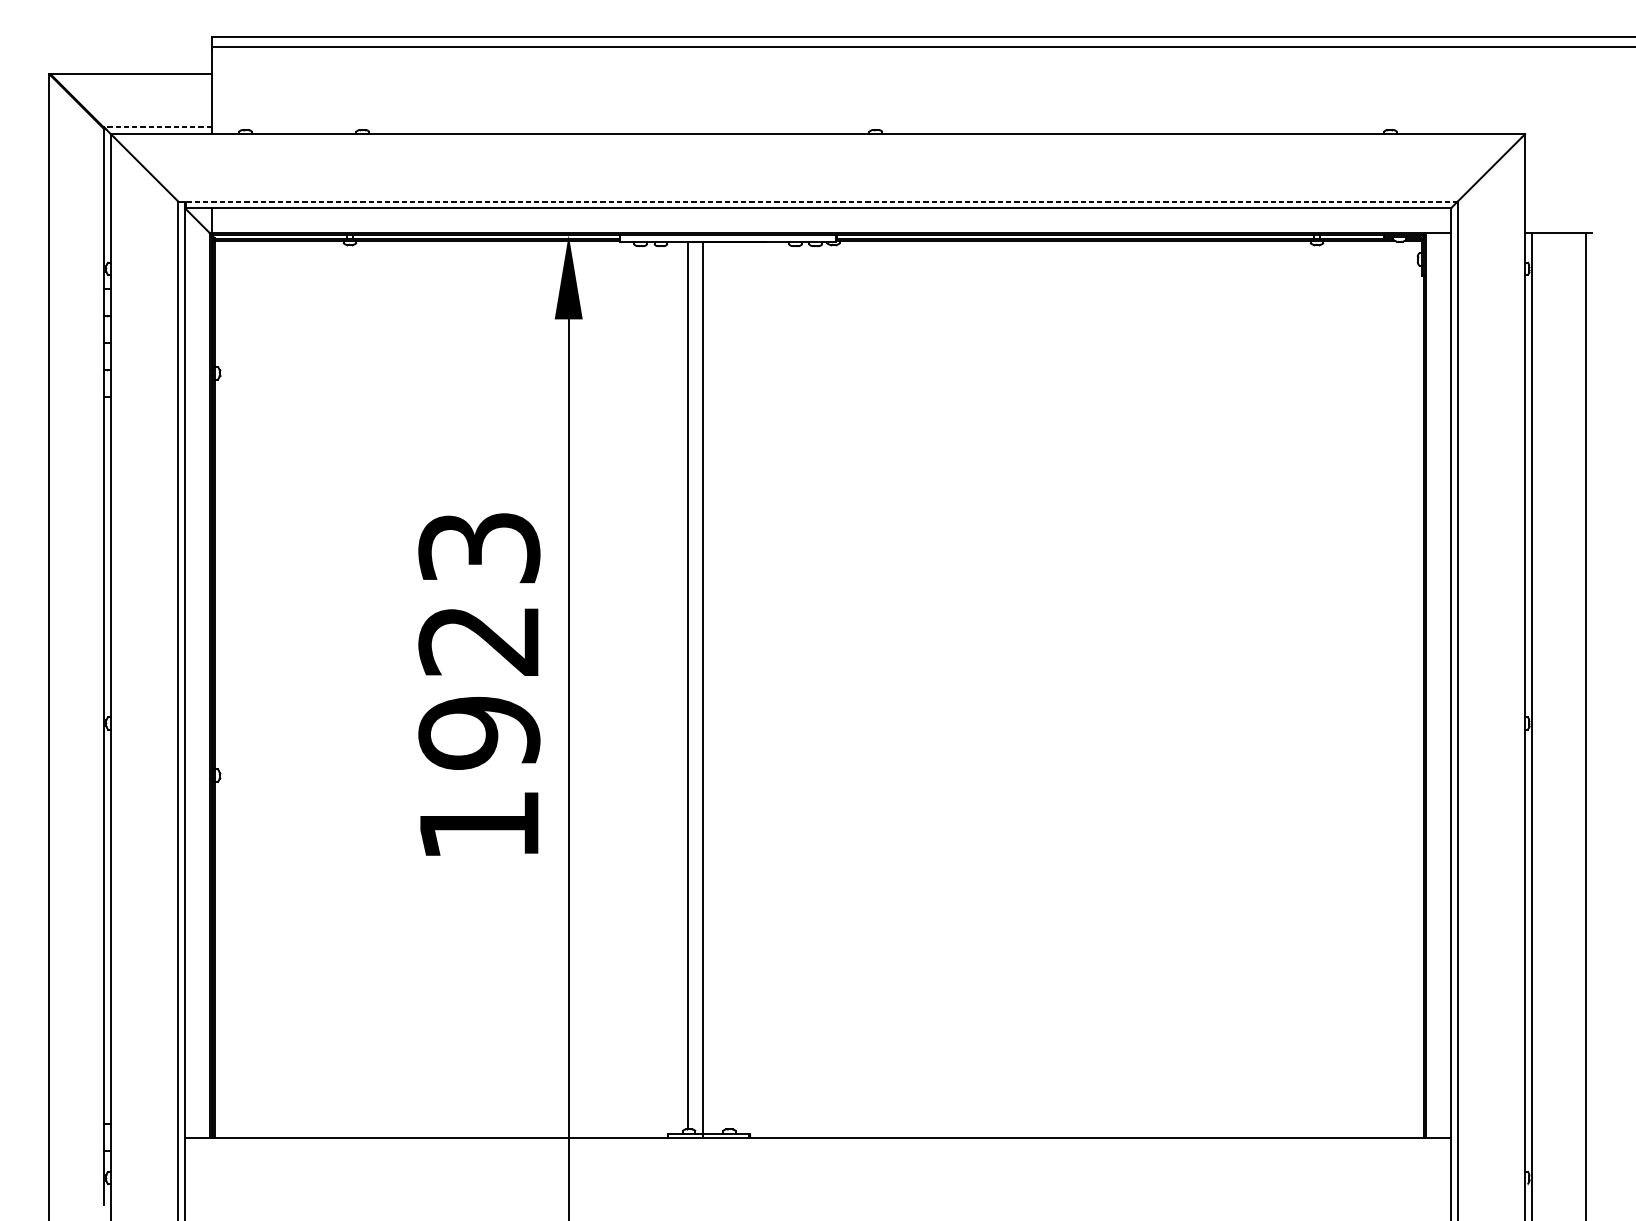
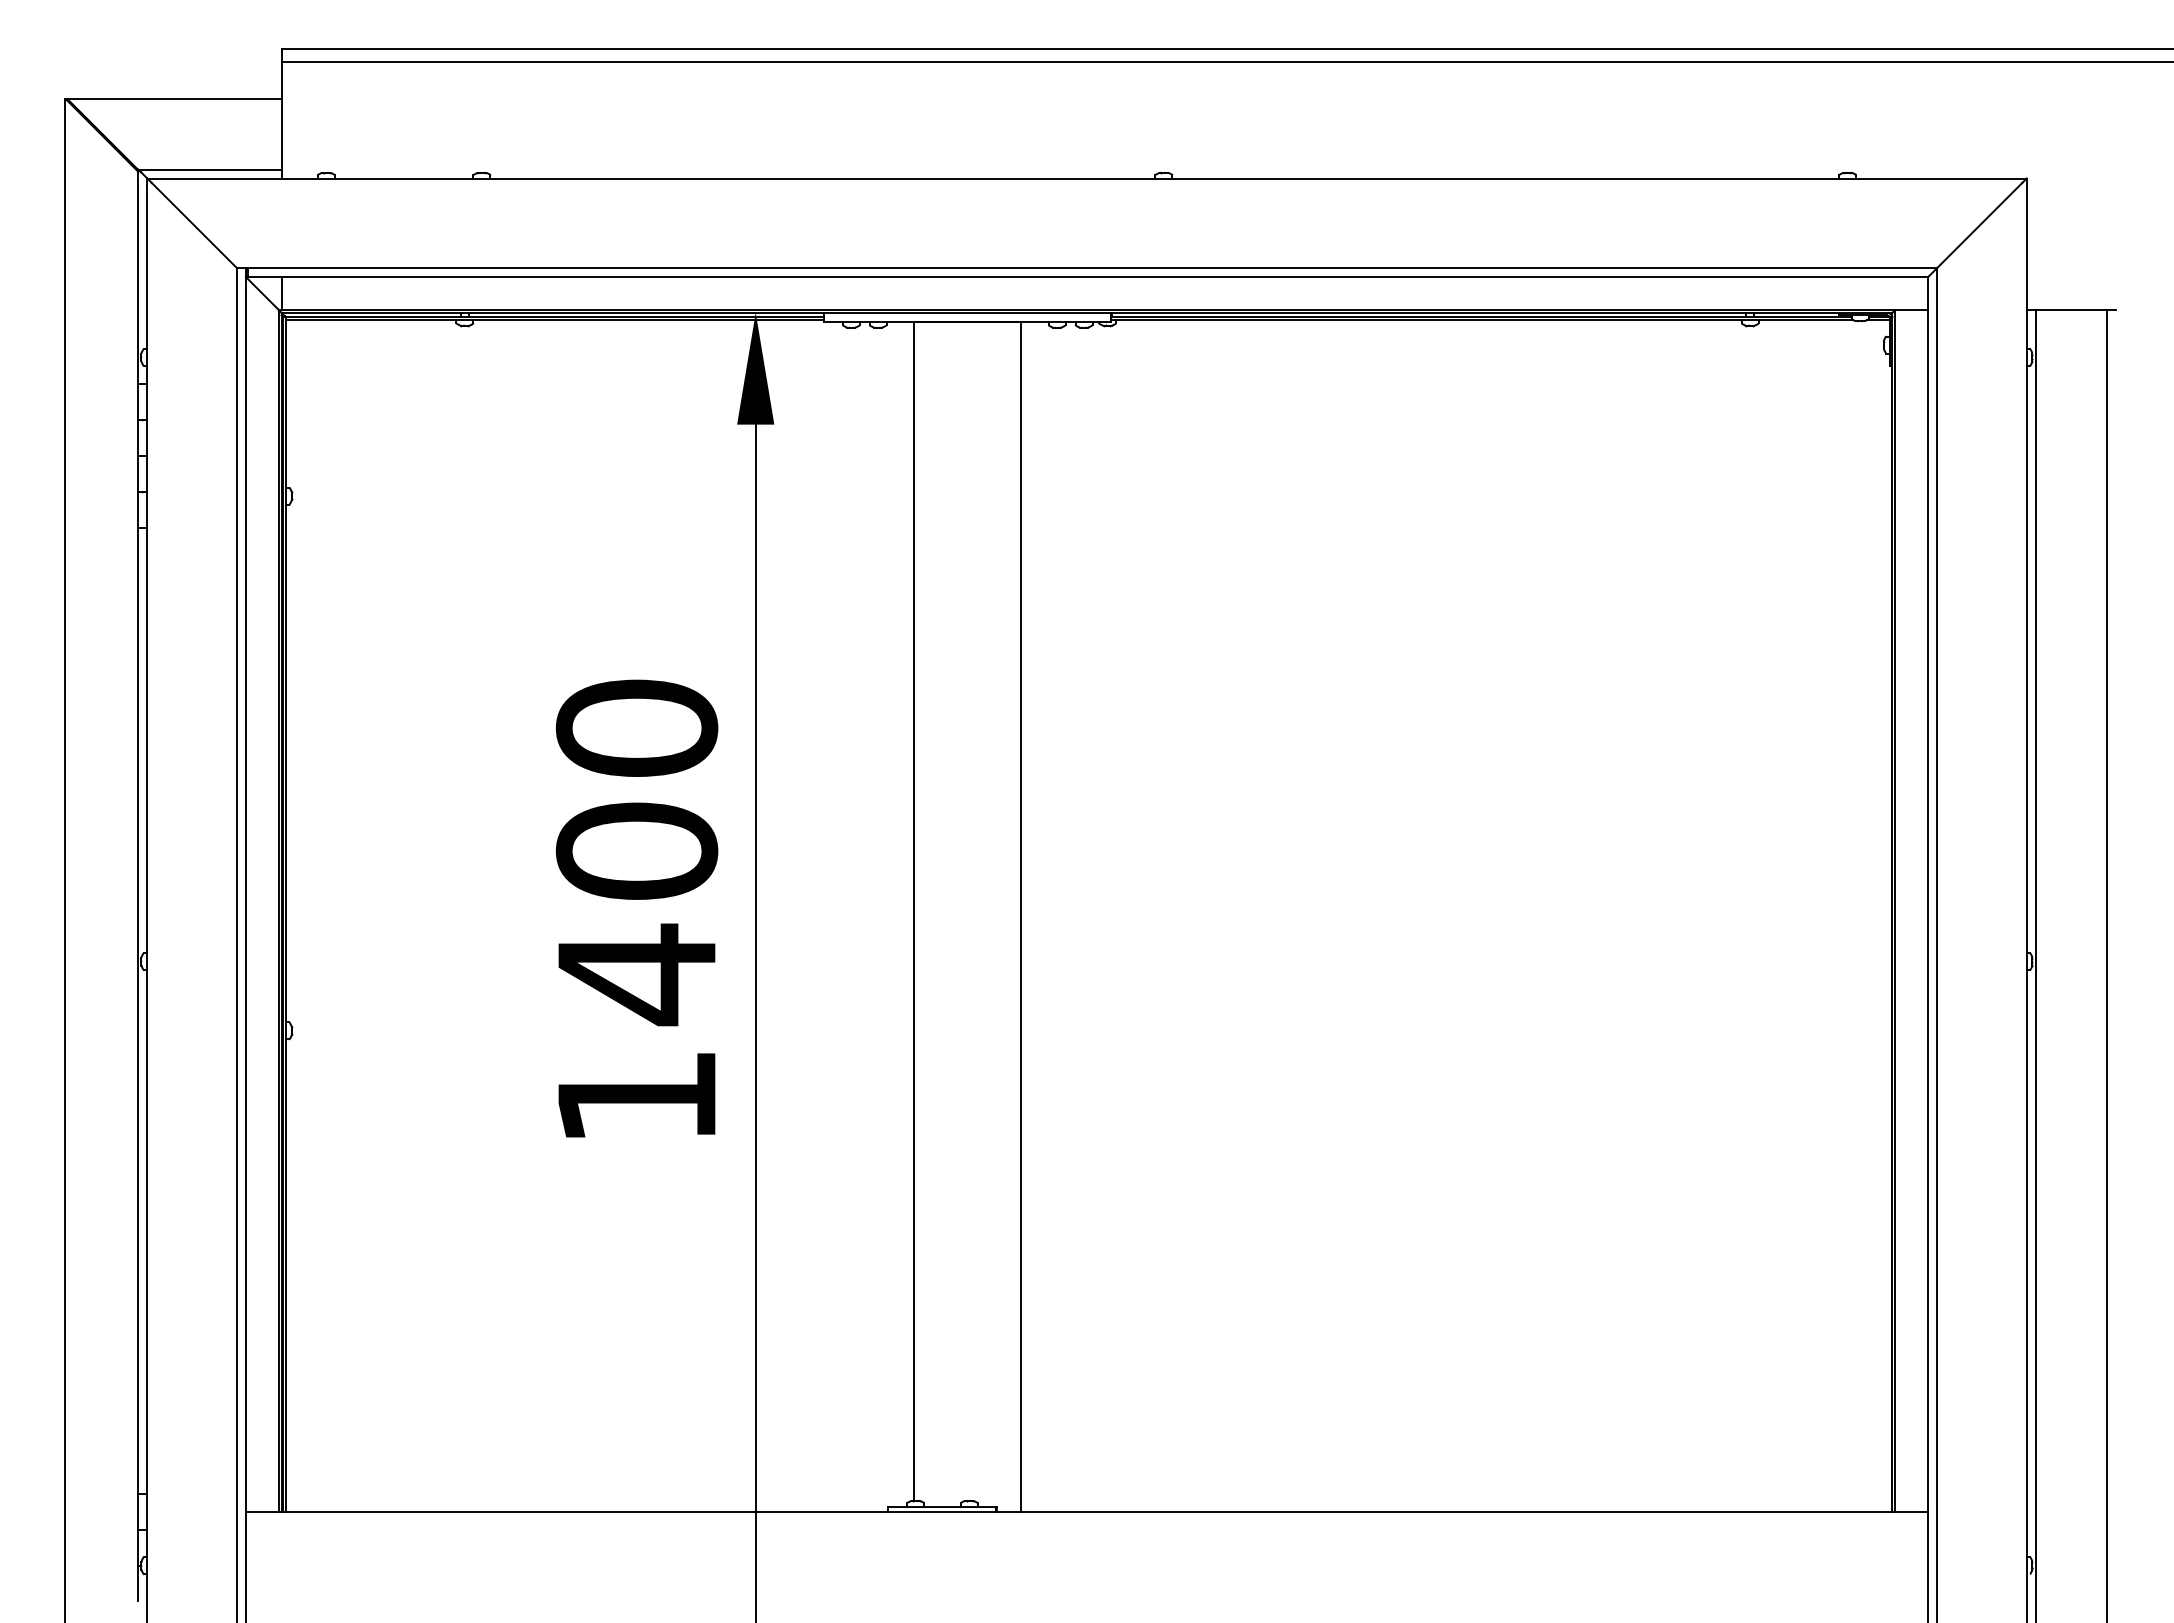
line: (158, 127) -> (210, 169), dashed -> solid
line: (818, 201) -> (1087, 268), dashed -> solid
text: (478, 641) -> (636, 852), 1923 -> 1400
line: (703, 689) -> (1021, 916), moved

